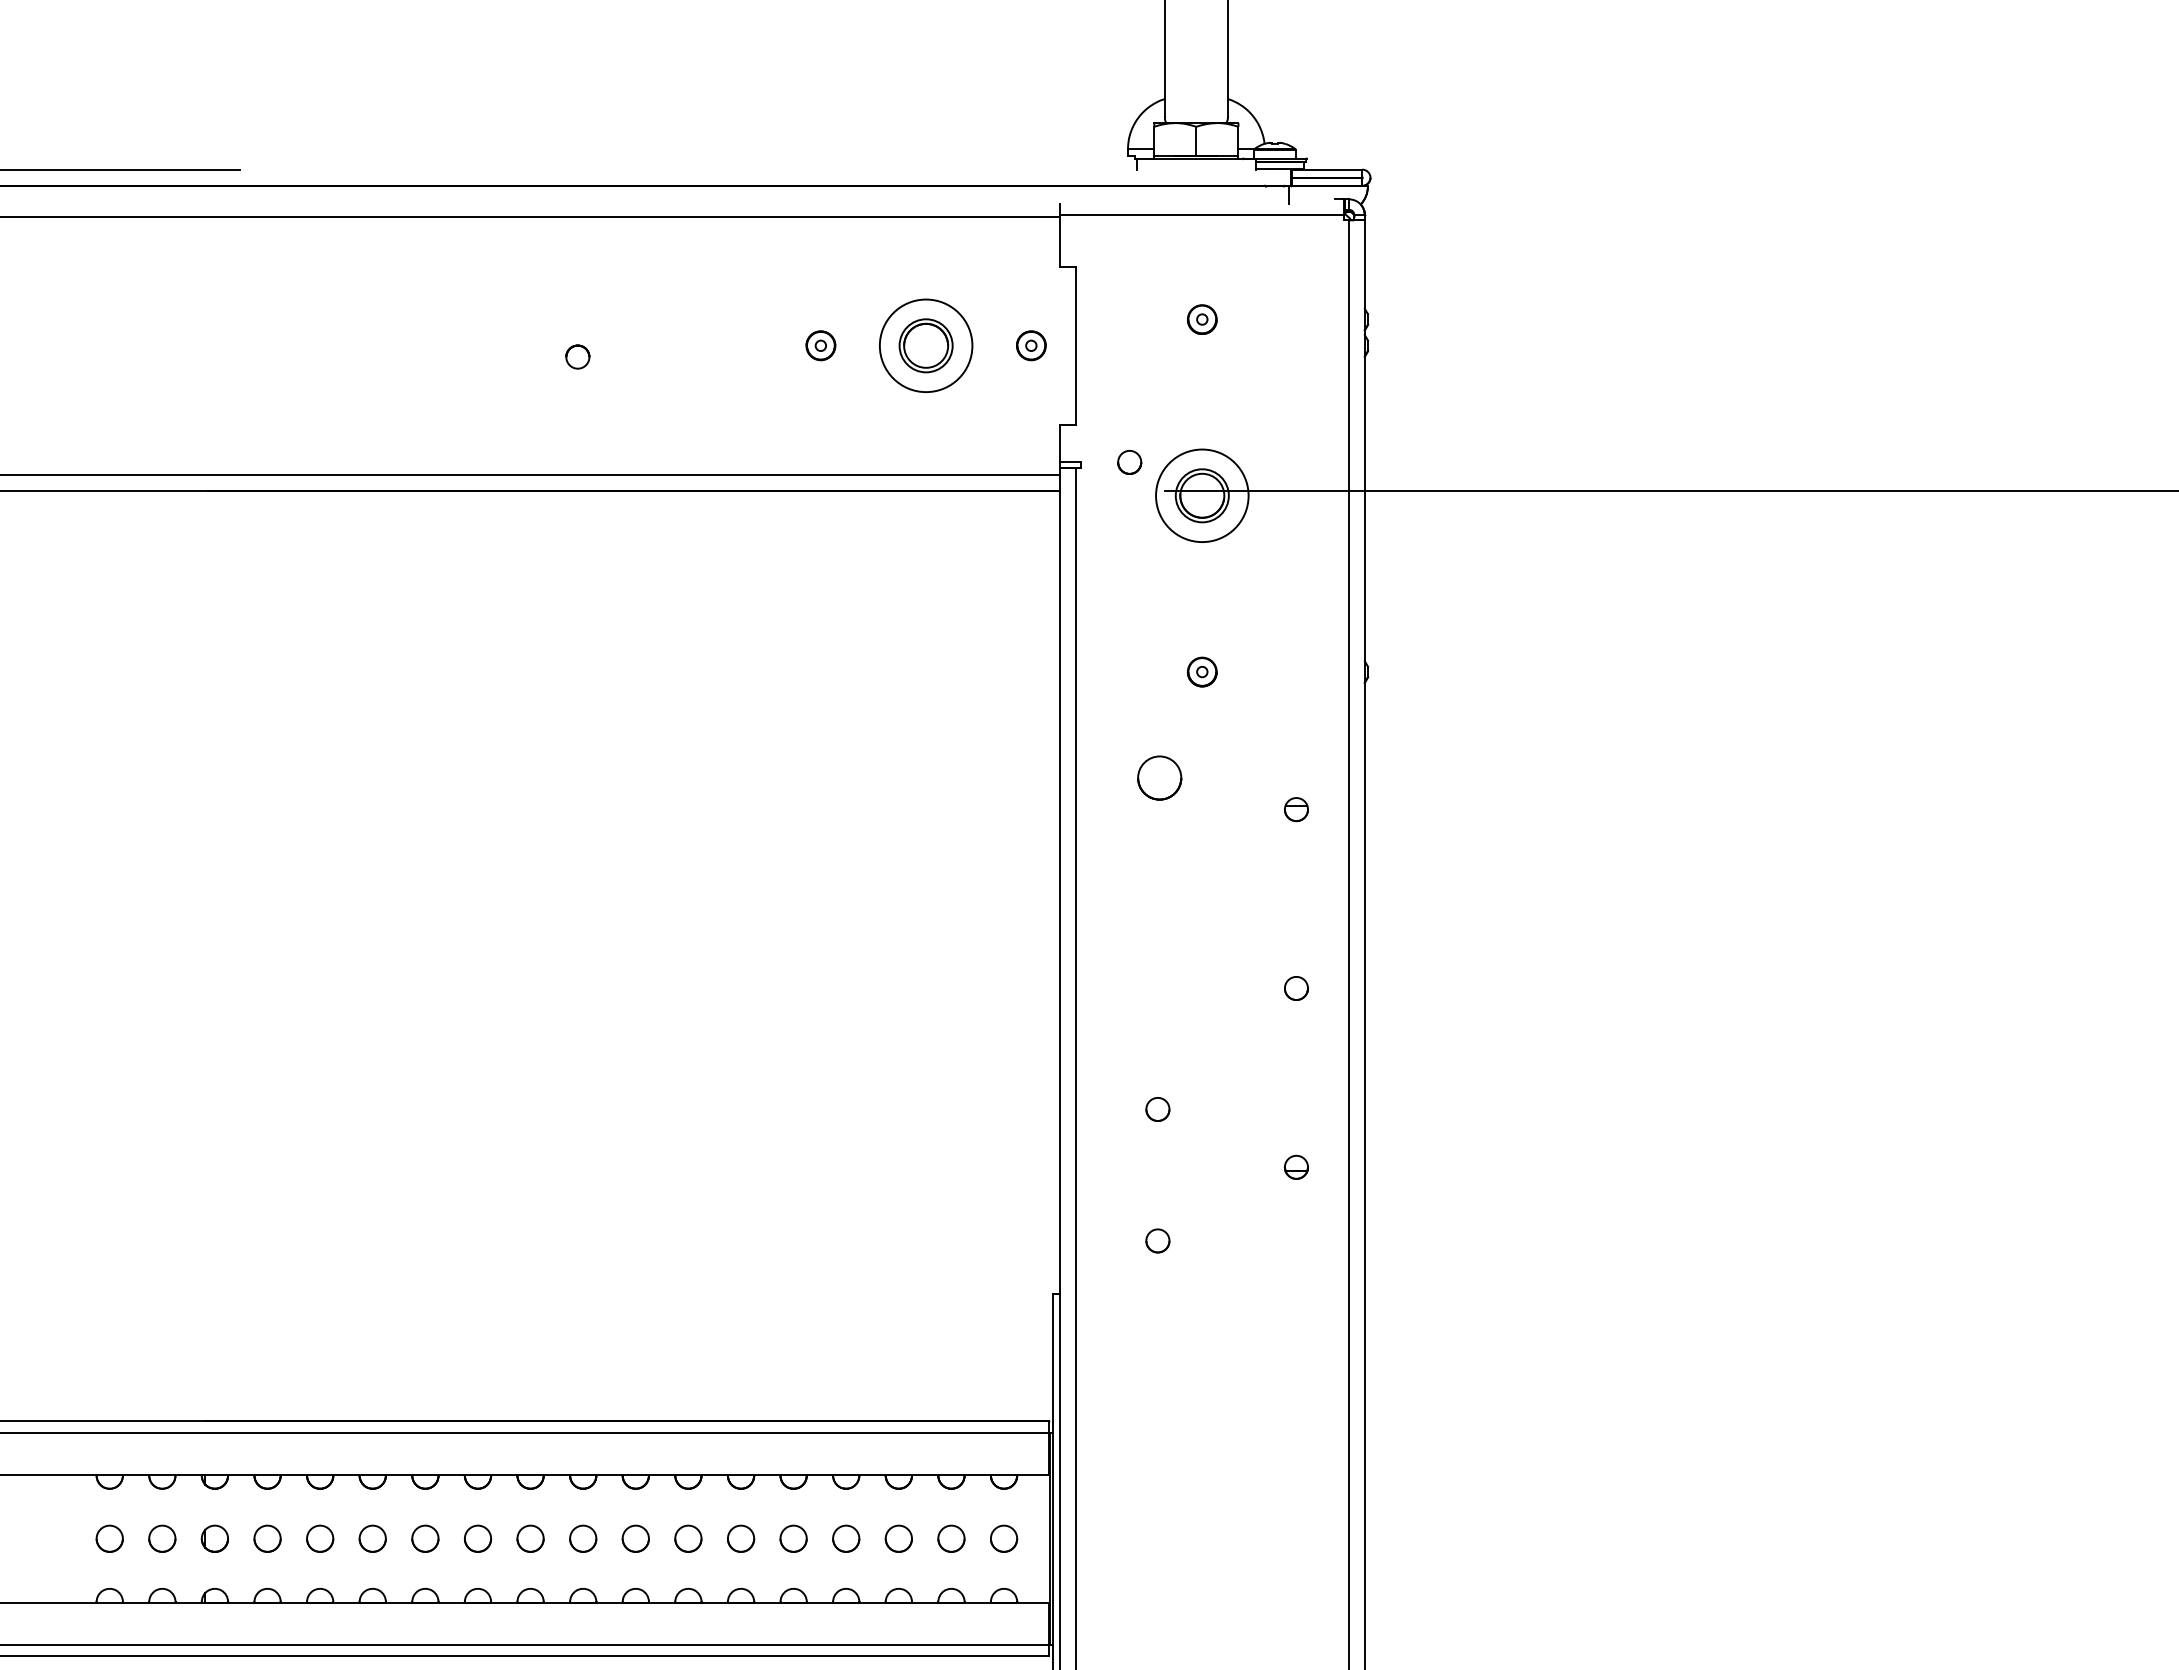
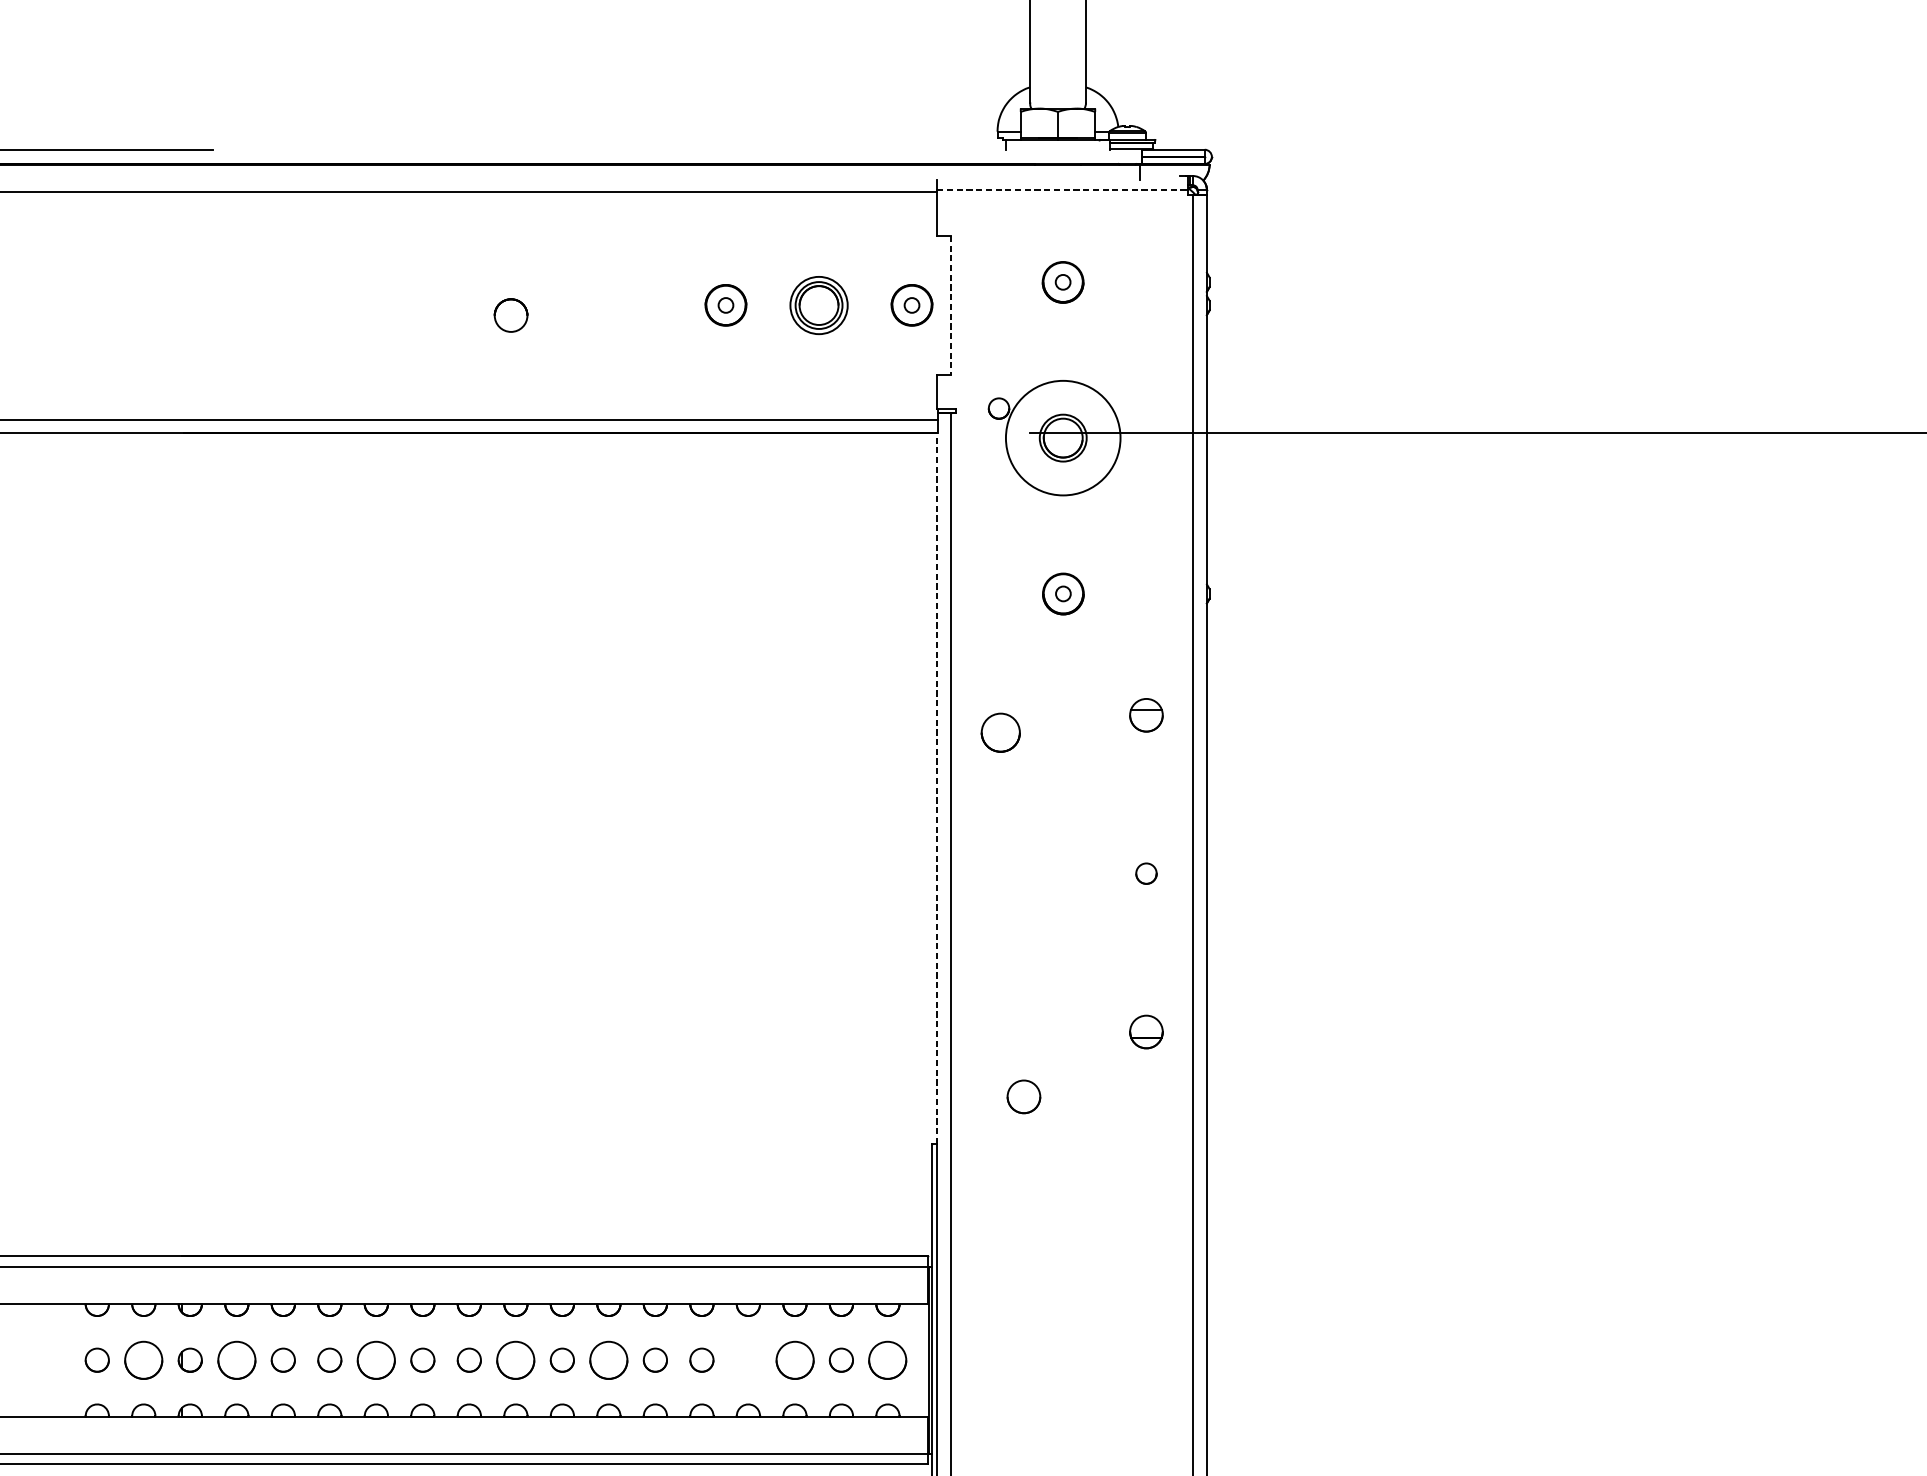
line: (1202, 215) -> (1063, 190), solid -> dashed
part: (1202, 319) -> (1063, 282), size x1.6
part: (820, 345) -> (725, 305), size x1.6
circle: (925, 345) -> (818, 305), size x0.7
part: (1031, 345) -> (912, 305), size x1.6
line: (1075, 345) -> (951, 305), solid -> dashed
circle: (577, 356) -> (510, 314), size x1.6
circle: (1202, 495) -> (1063, 437), size x1.4
part: (1201, 671) -> (1062, 593), size x1.6
circle: (1159, 777) -> (1000, 732), moved
part: (1296, 809) -> (1146, 715), size x1.6
line: (1059, 892) -> (936, 788), solid -> dashed
circle: (1157, 1109) -> (1023, 980), removed
part: (1296, 1166) -> (1146, 1031), size x1.6
circle: (1157, 1240) -> (1023, 1096), size x1.6
circle: (162, 1538) -> (143, 1359), size x1.6
circle: (267, 1538) -> (236, 1359), size x1.6
circle: (425, 1538) -> (376, 1359), size x1.6
circle: (583, 1538) -> (516, 1359), size x1.6
circle: (688, 1538) -> (608, 1359), size x1.6
circle: (846, 1538) -> (748, 1359), removed
circle: (898, 1538) -> (794, 1359), size x1.6
circle: (1004, 1538) -> (888, 1359), size x1.6

